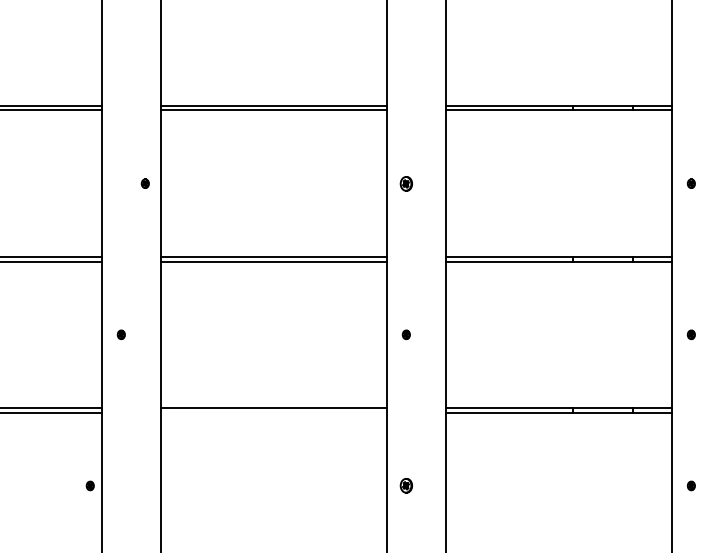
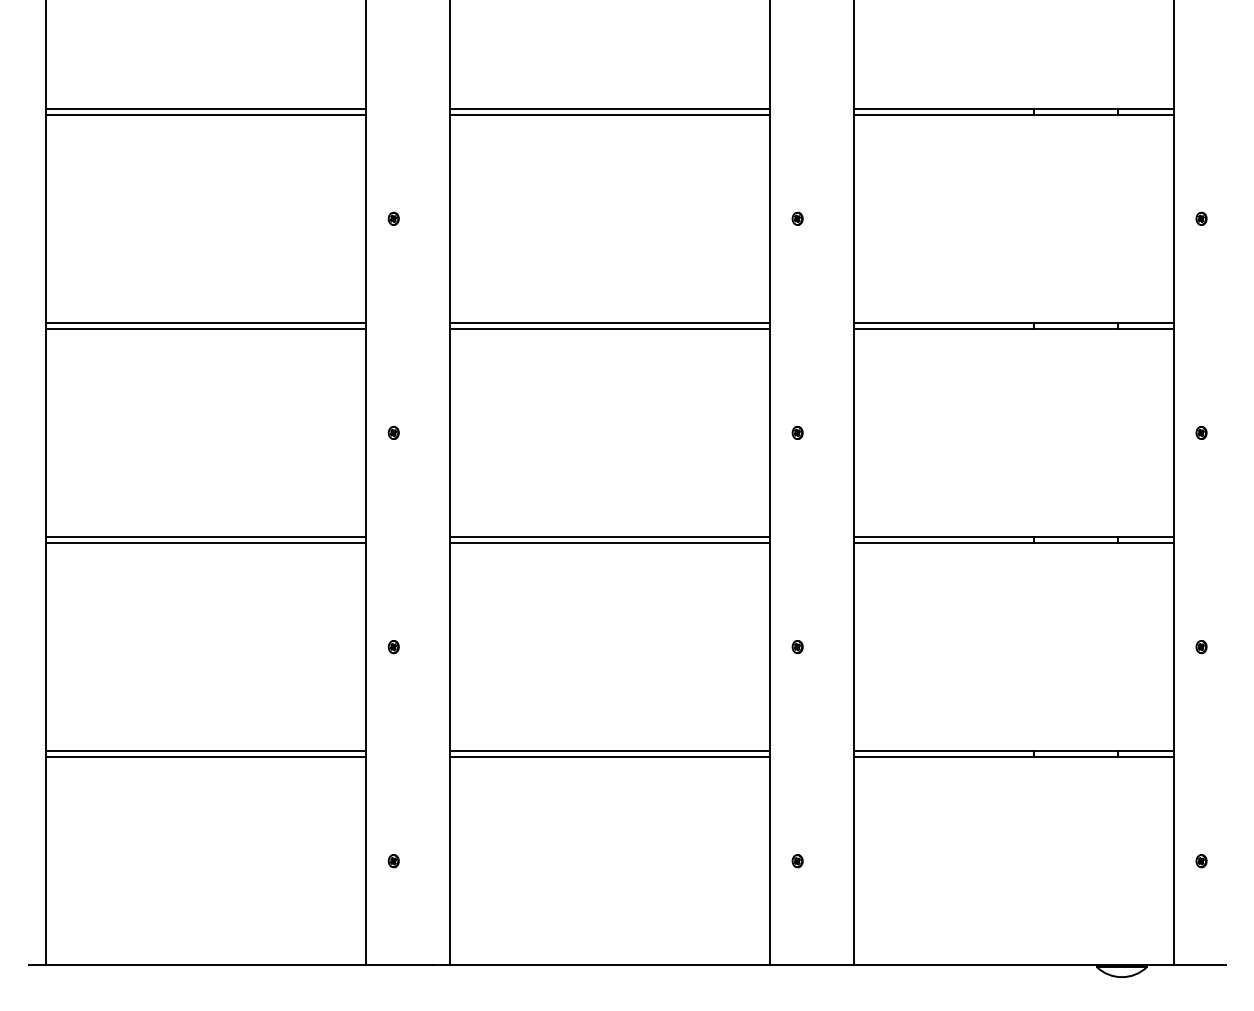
part: (145, 183) -> (393, 218), moved
part: (406, 183) -> (797, 218), size x0.62
line: (273, 412) -> (609, 543), added
part: (90, 486) -> (393, 647), moved
part: (406, 486) -> (797, 647), size x0.62

